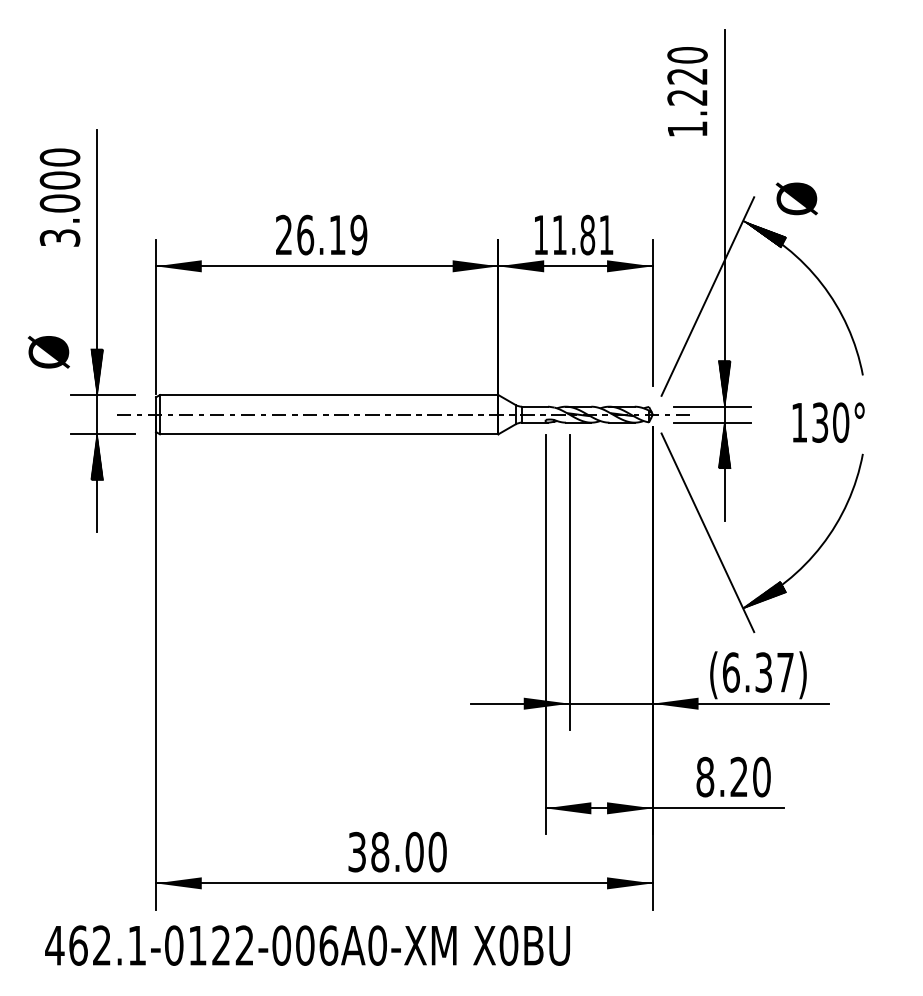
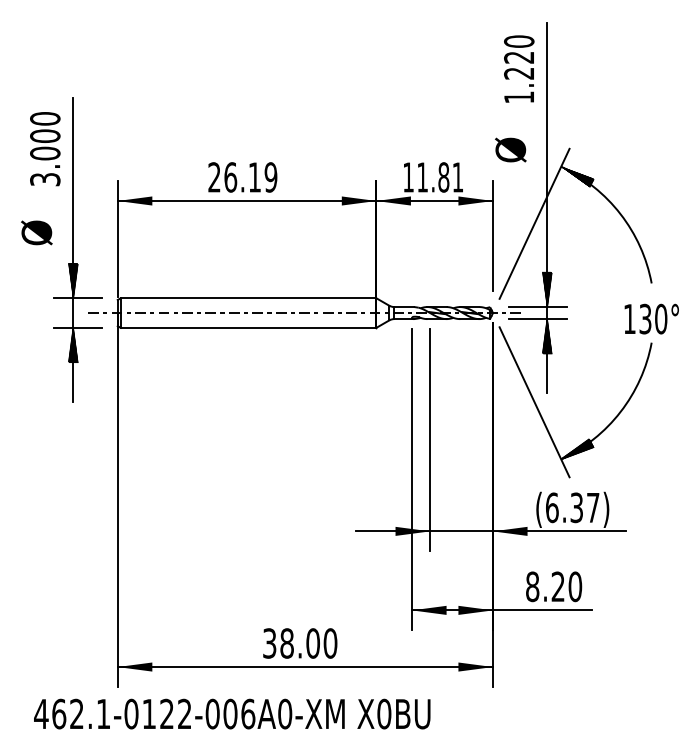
text: (796, 198) -> (510, 149), moved
text: (48, 351) -> (36, 232), moved
text: (828, 421) -> (651, 318), moved

